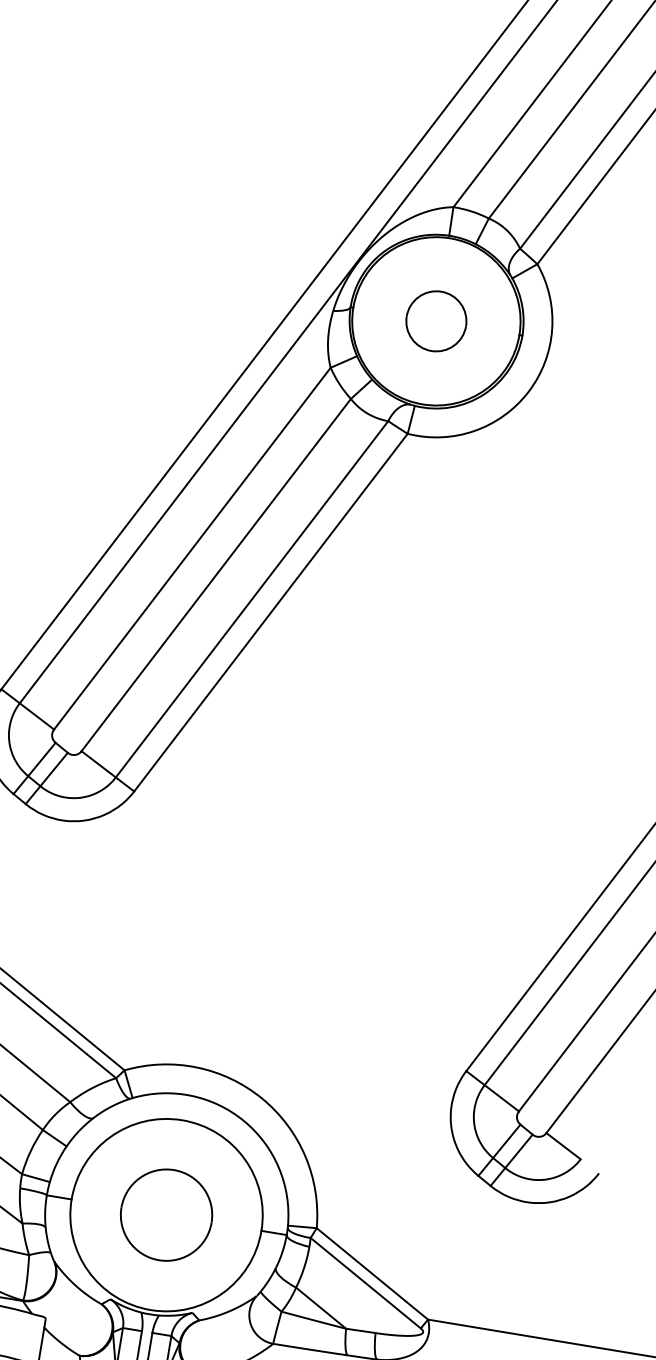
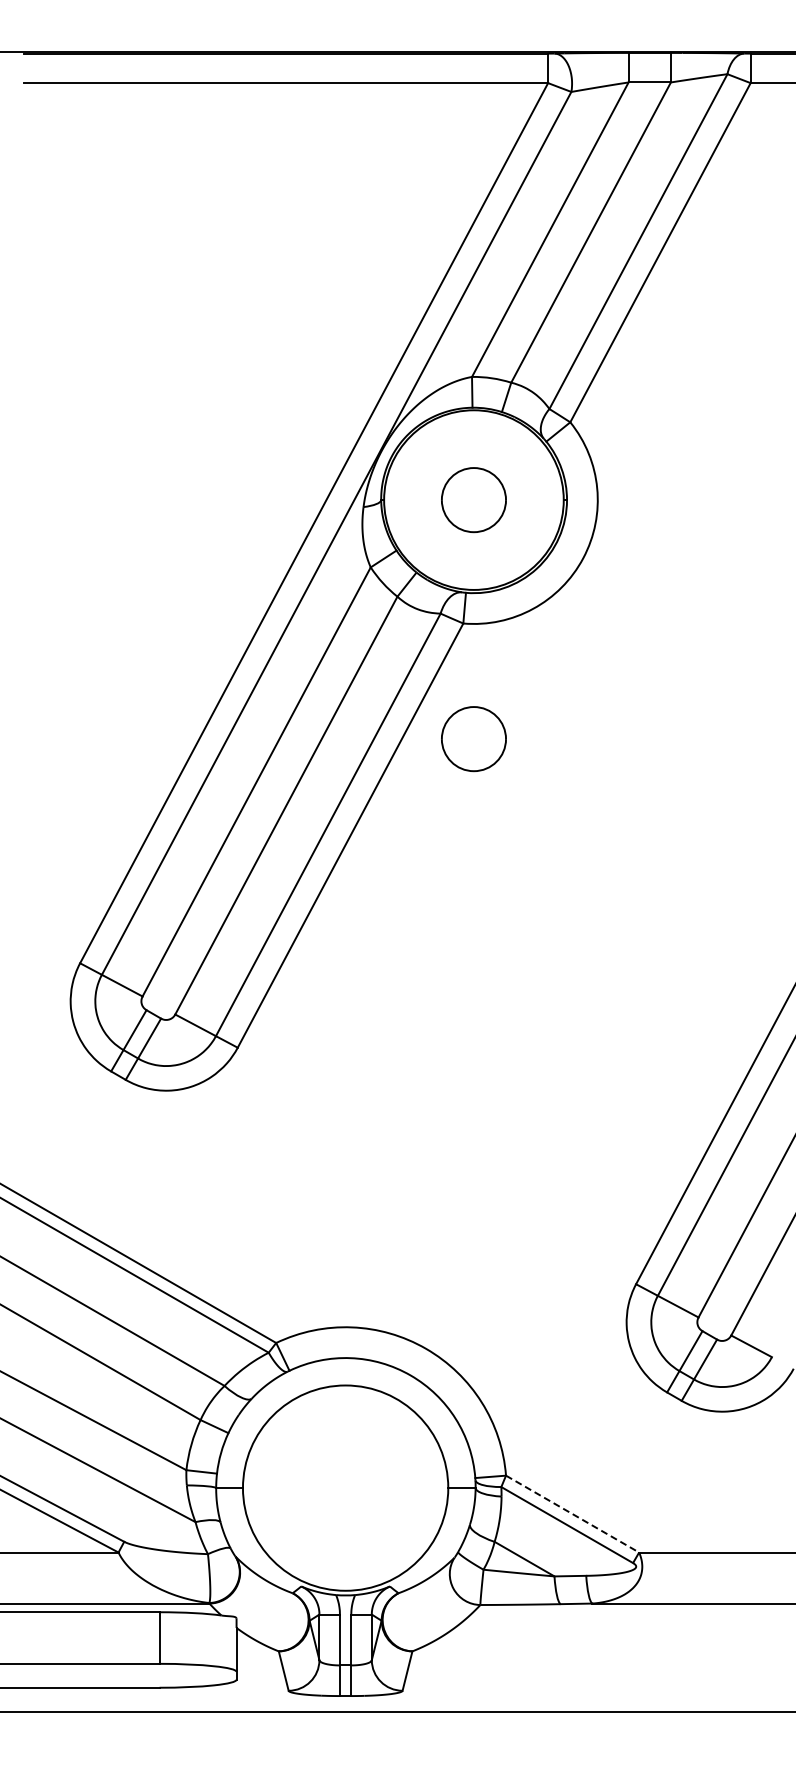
part: (399, 542) -> (473, 739), added
part: (166, 1214) -> (345, 1487), removed
line: (372, 1274) -> (572, 1514), solid -> dashed

